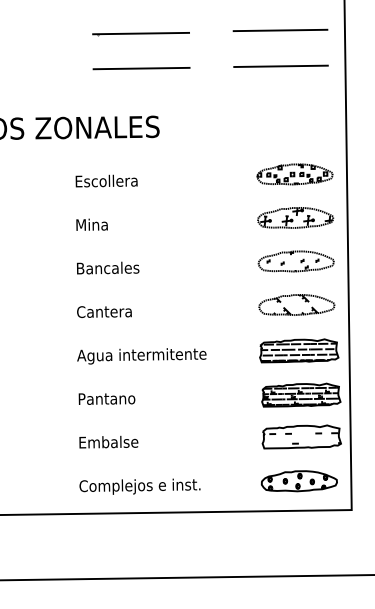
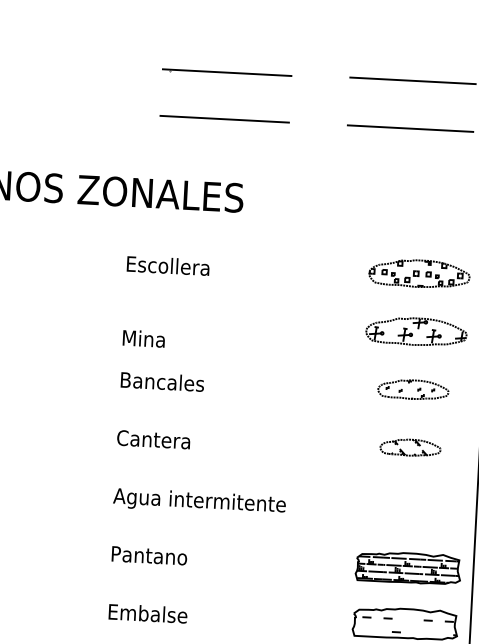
text: (91, 224) -> (143, 338), moved
part: (295, 261) -> (412, 389), size x0.7
part: (296, 304) -> (410, 447), size x0.6
part: (299, 350) -> (409, 508), removed

